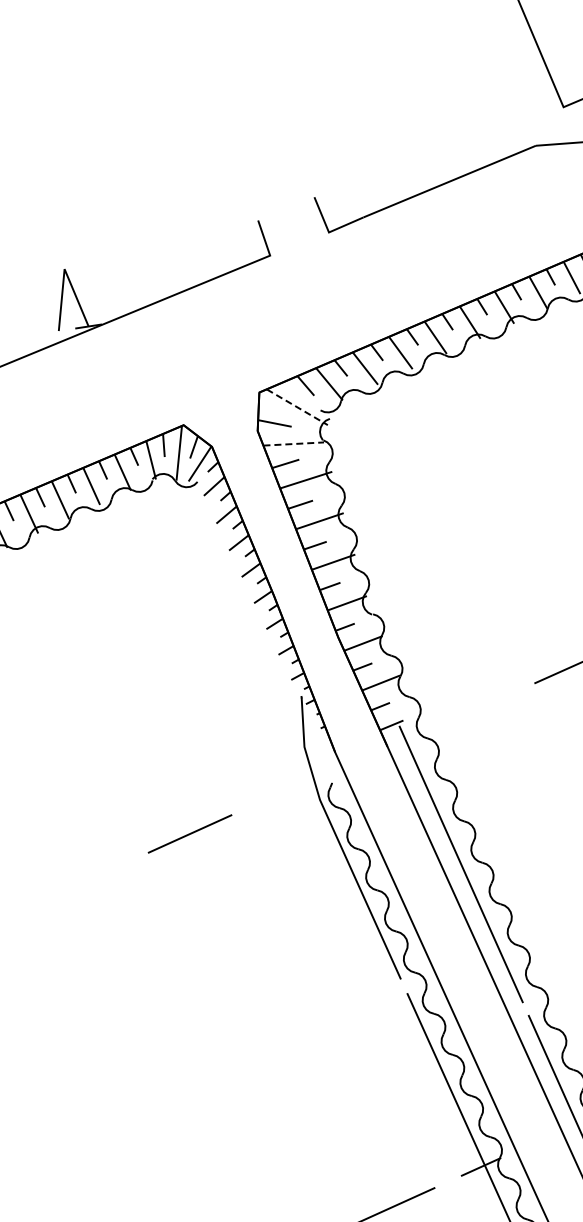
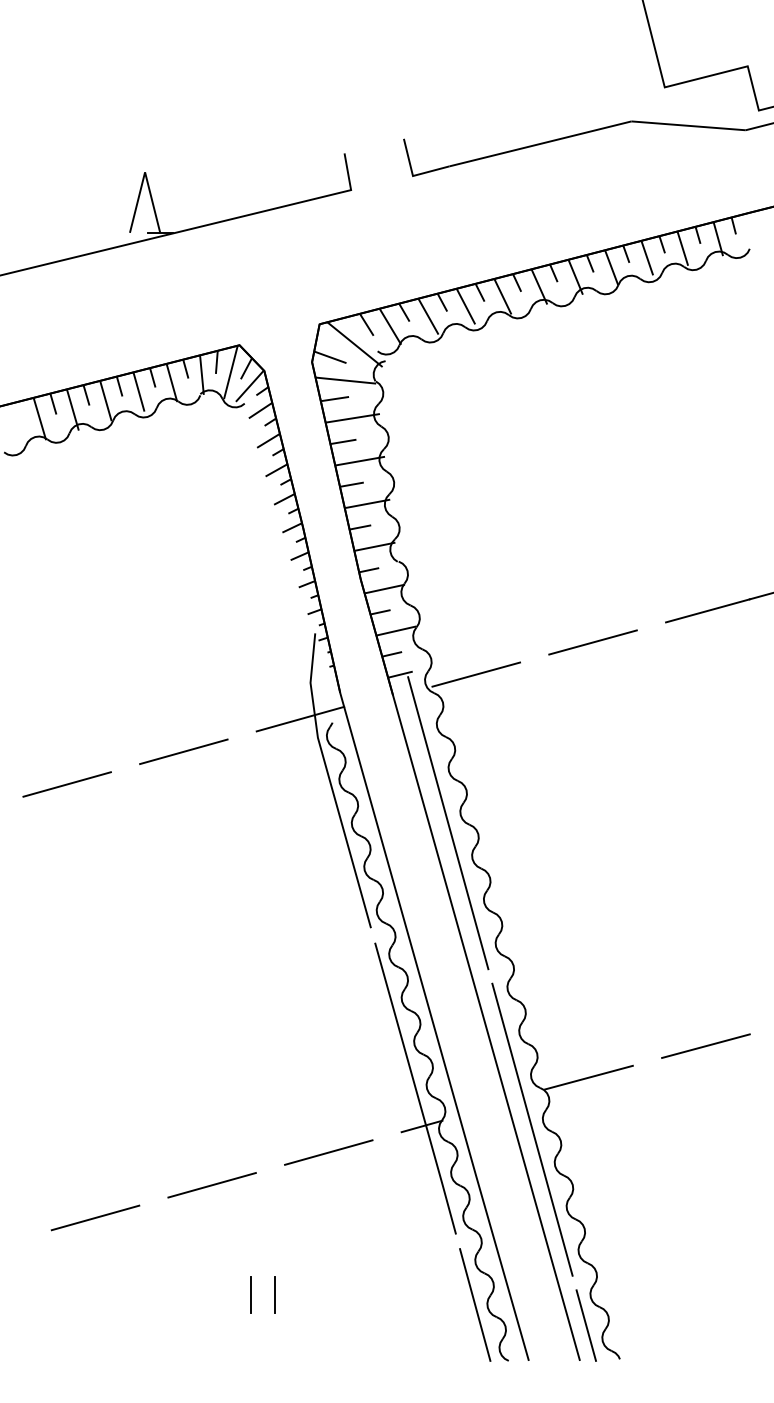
line: (297, 408) -> (355, 345), dashed -> solid
line: (294, 443) -> (346, 380), dashed -> solid
line: (466, 713) -> (476, 674), added
line: (299, 783) -> (300, 718), added
line: (79, 883) -> (66, 784), added

